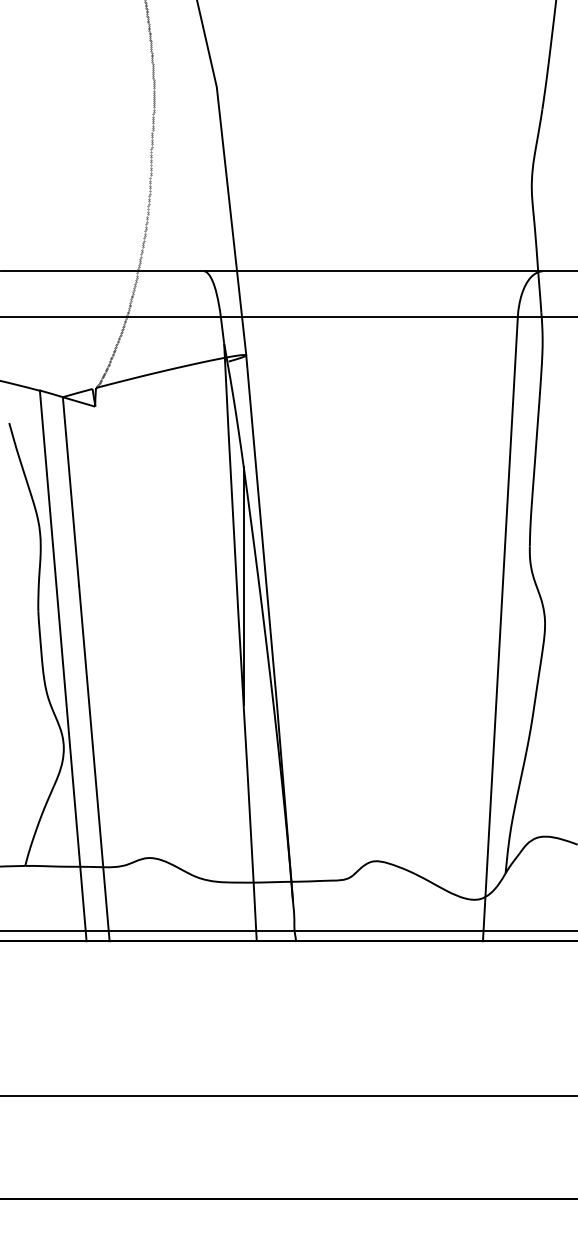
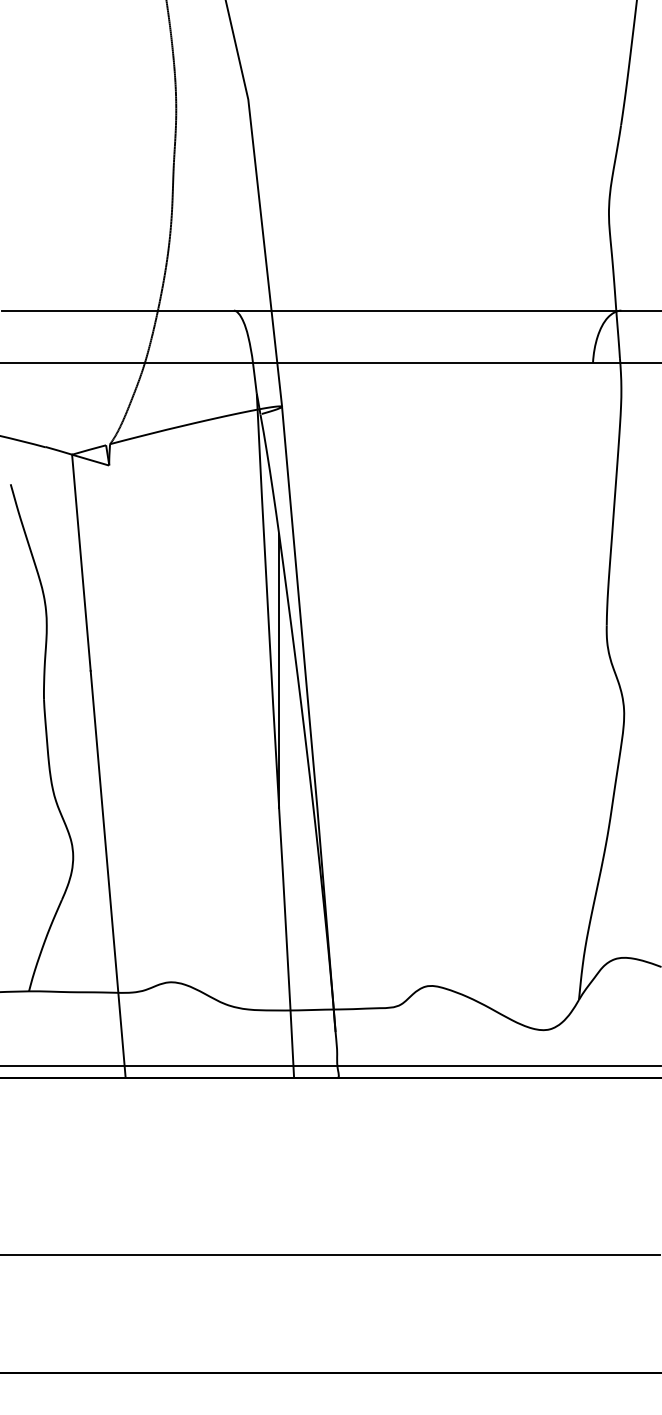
line: (499, 629) -> (572, 720), removed
line: (62, 665) -> (71, 761), removed

